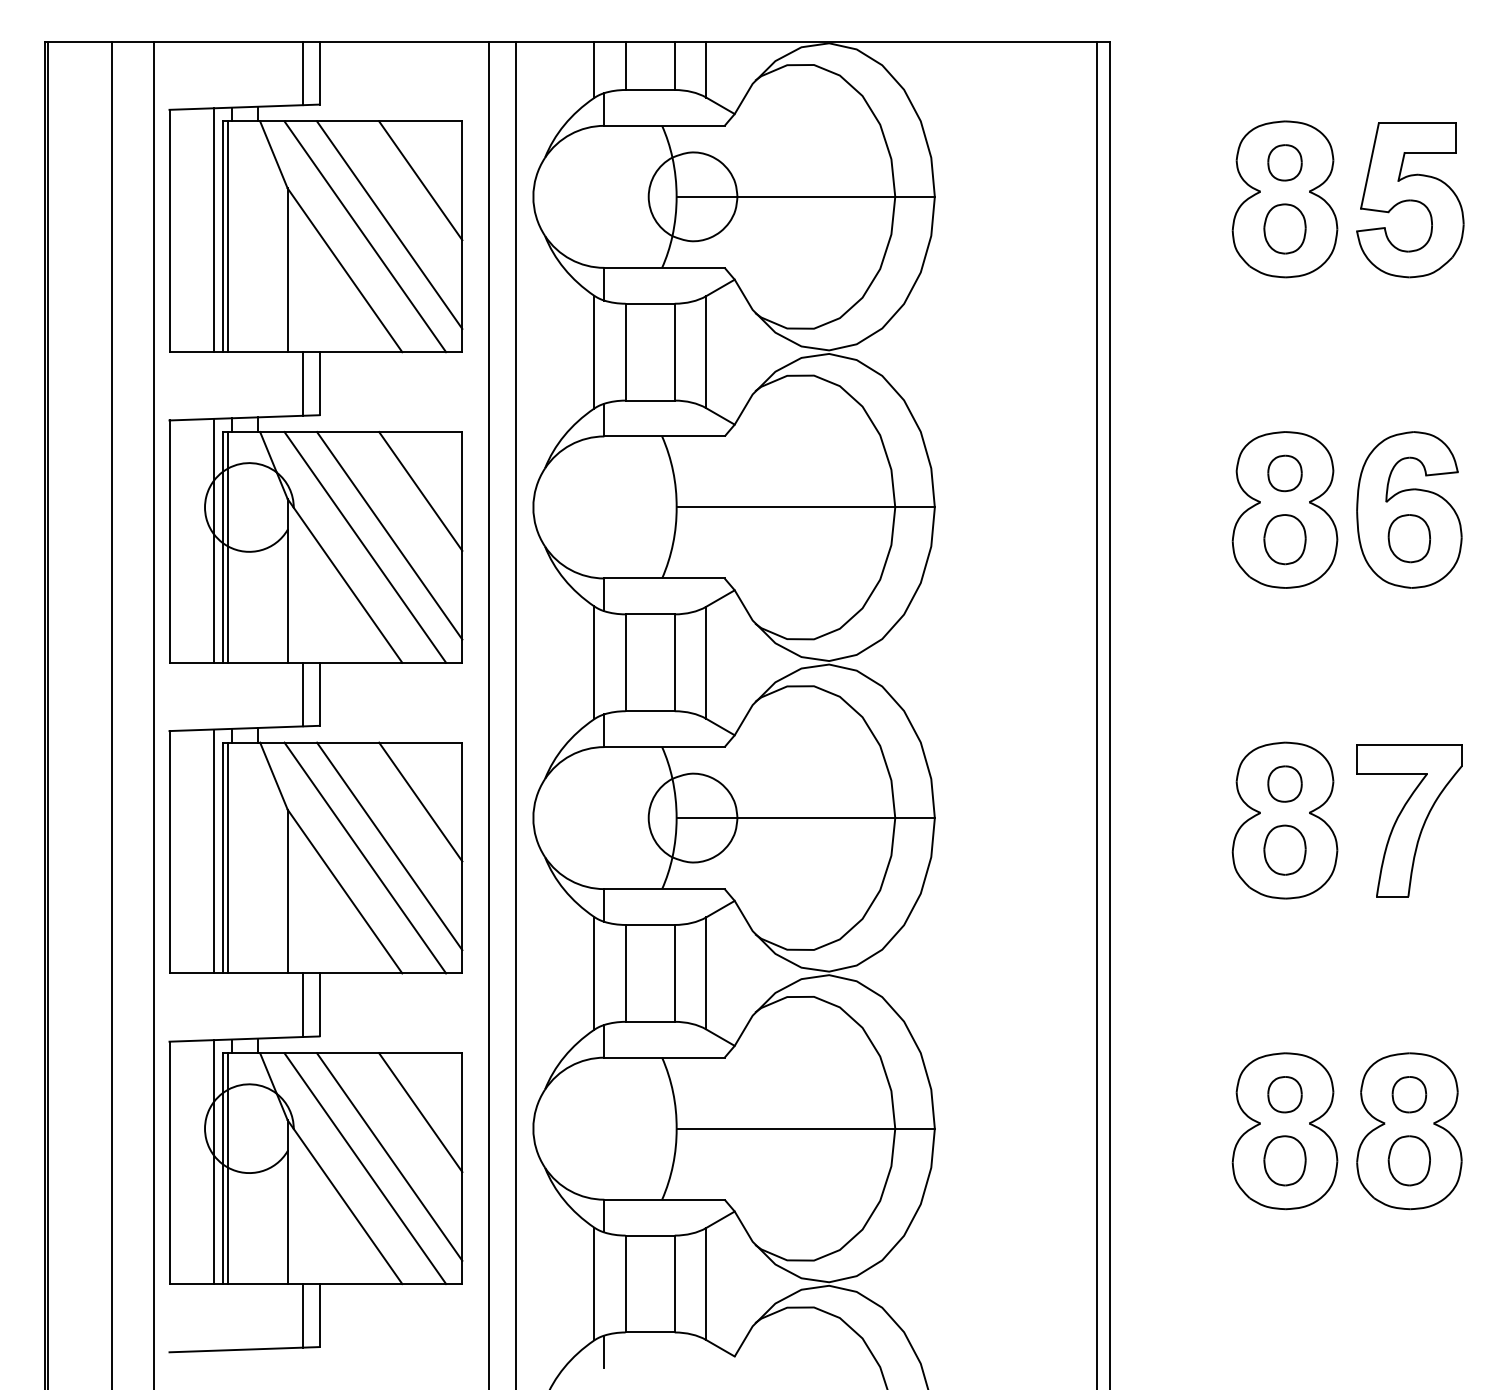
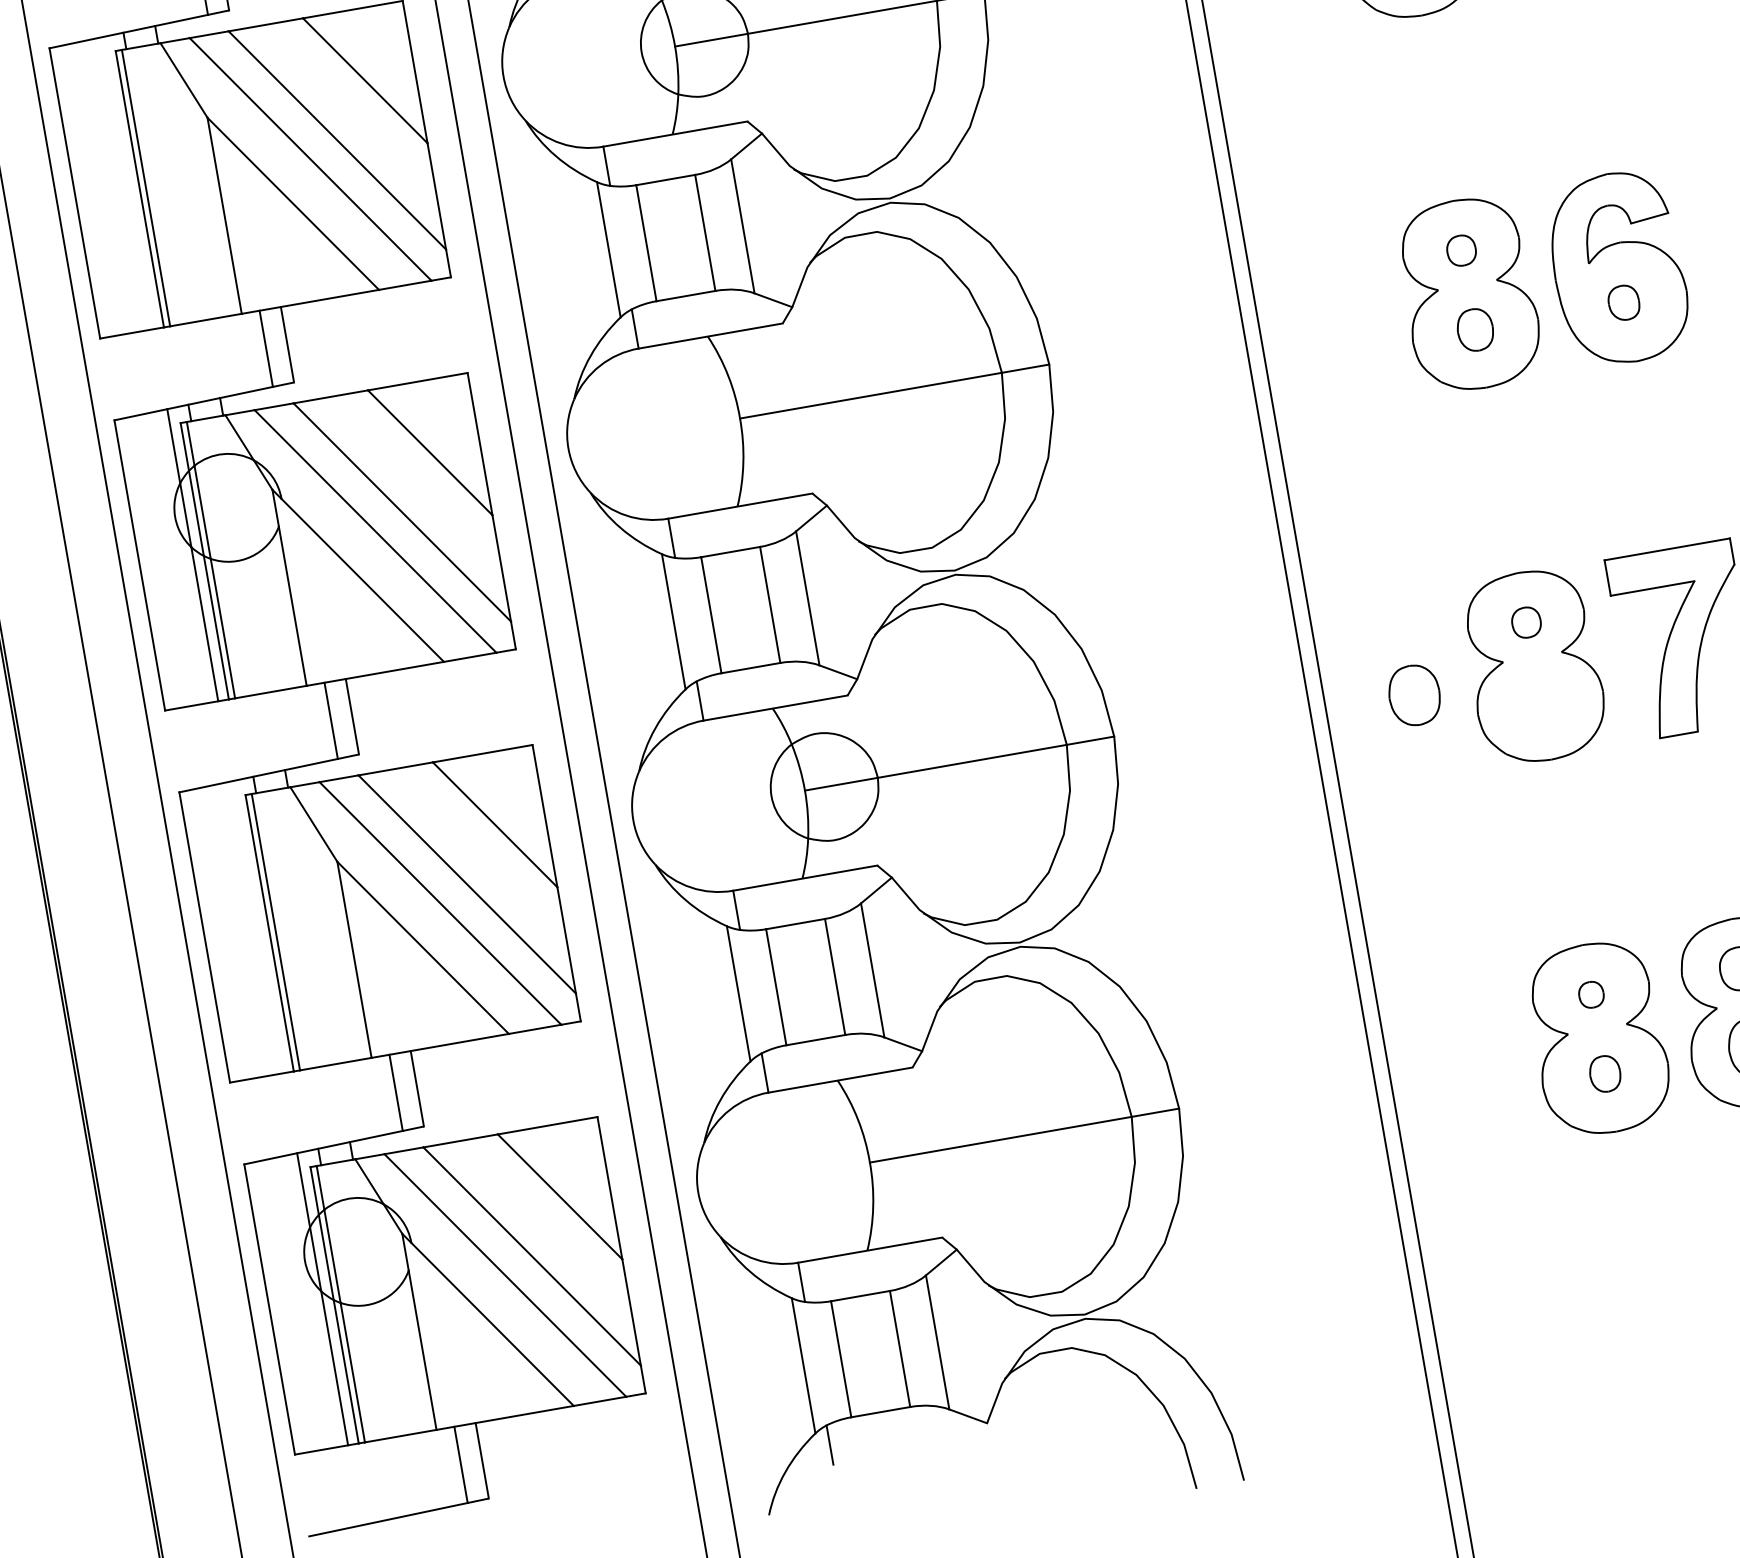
line: (213, 230) -> (127, 183), removed
part: (1284, 473) -> (1460, 250), size x0.7
part: (1408, 538) -> (1623, 302), size x0.6
part: (1284, 539) -> (1474, 329), size x0.7
part: (1284, 783) -> (1525, 622), size x0.7
part: (1284, 849) -> (1413, 694), moved
line: (213, 851) -> (257, 927), removed
part: (1284, 1094) -> (1590, 994), size x0.6
part: (1284, 1160) -> (1604, 1073), size x0.6

